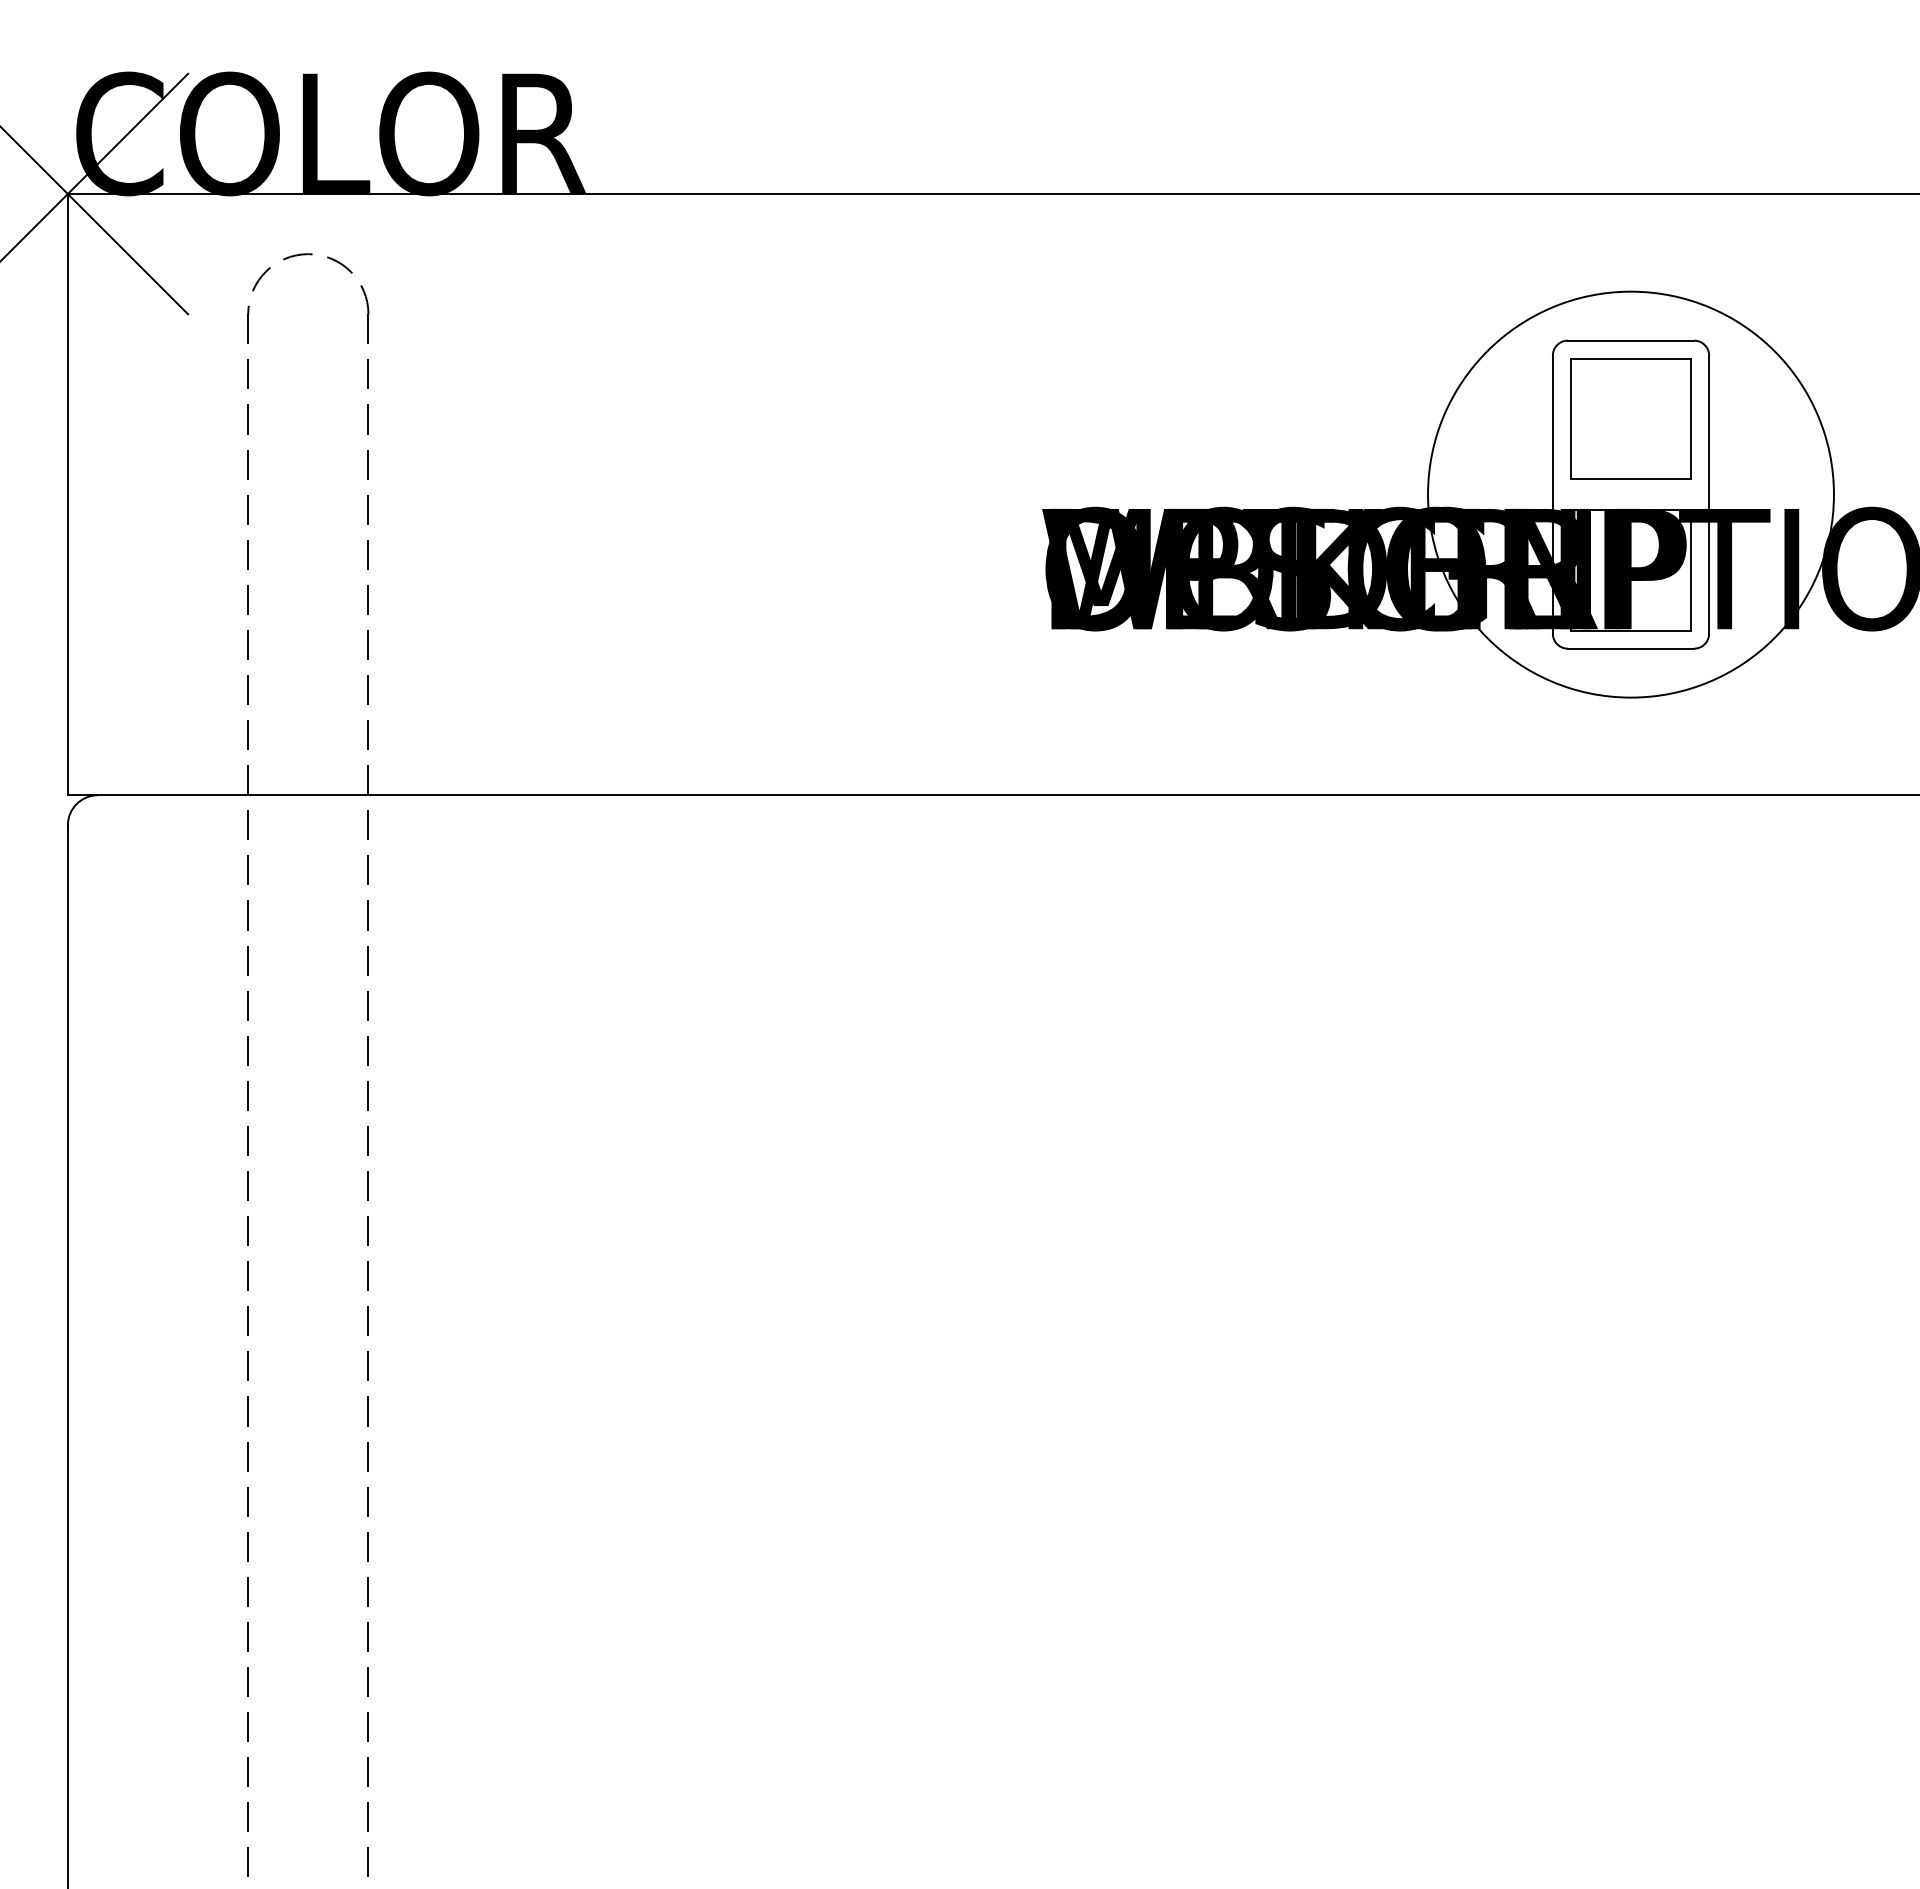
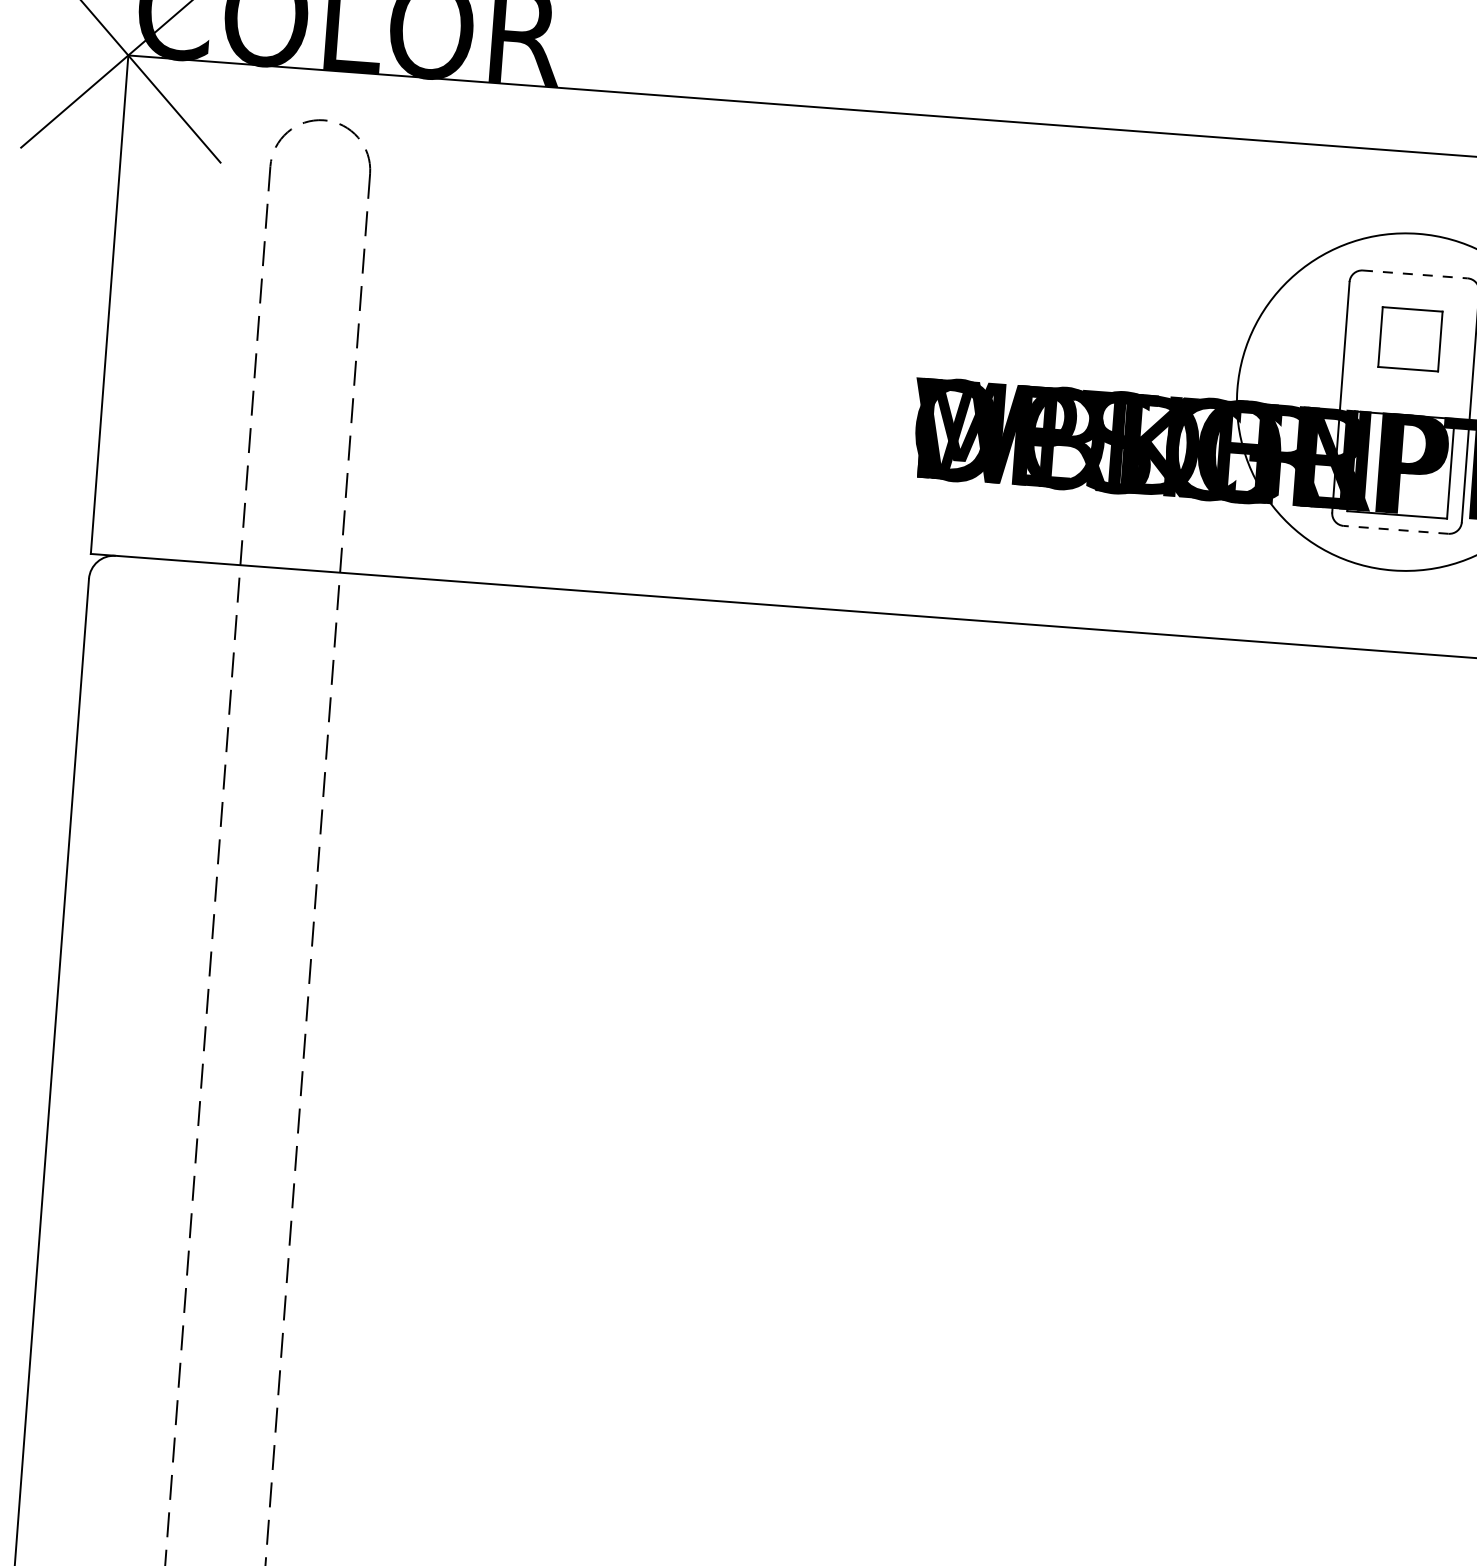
line: (1631, 340) -> (1415, 274), solid -> dashed
part: (1630, 418) -> (1410, 338), size x0.6
line: (1630, 648) -> (1395, 529), solid -> dashed

